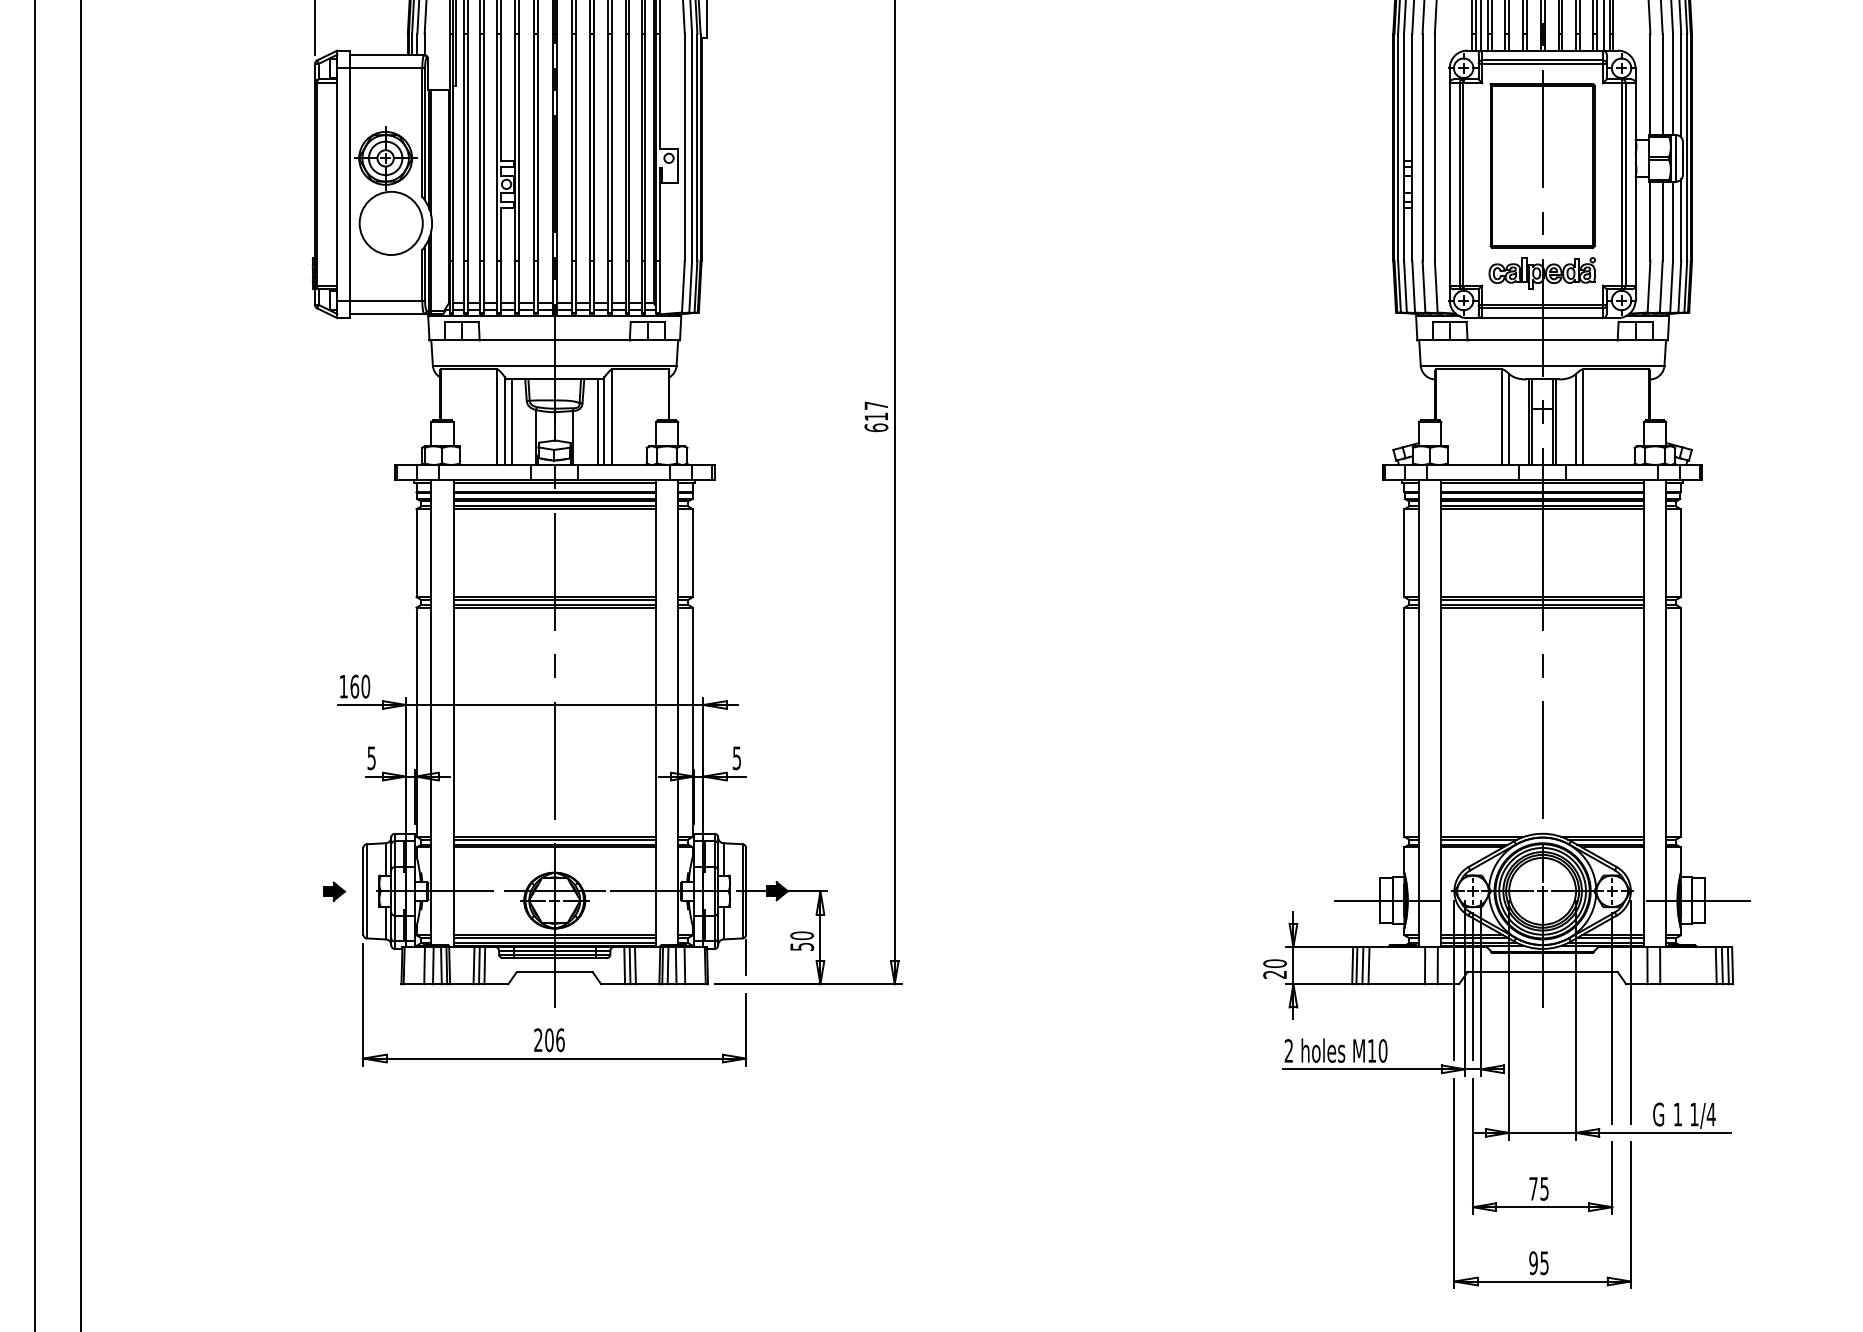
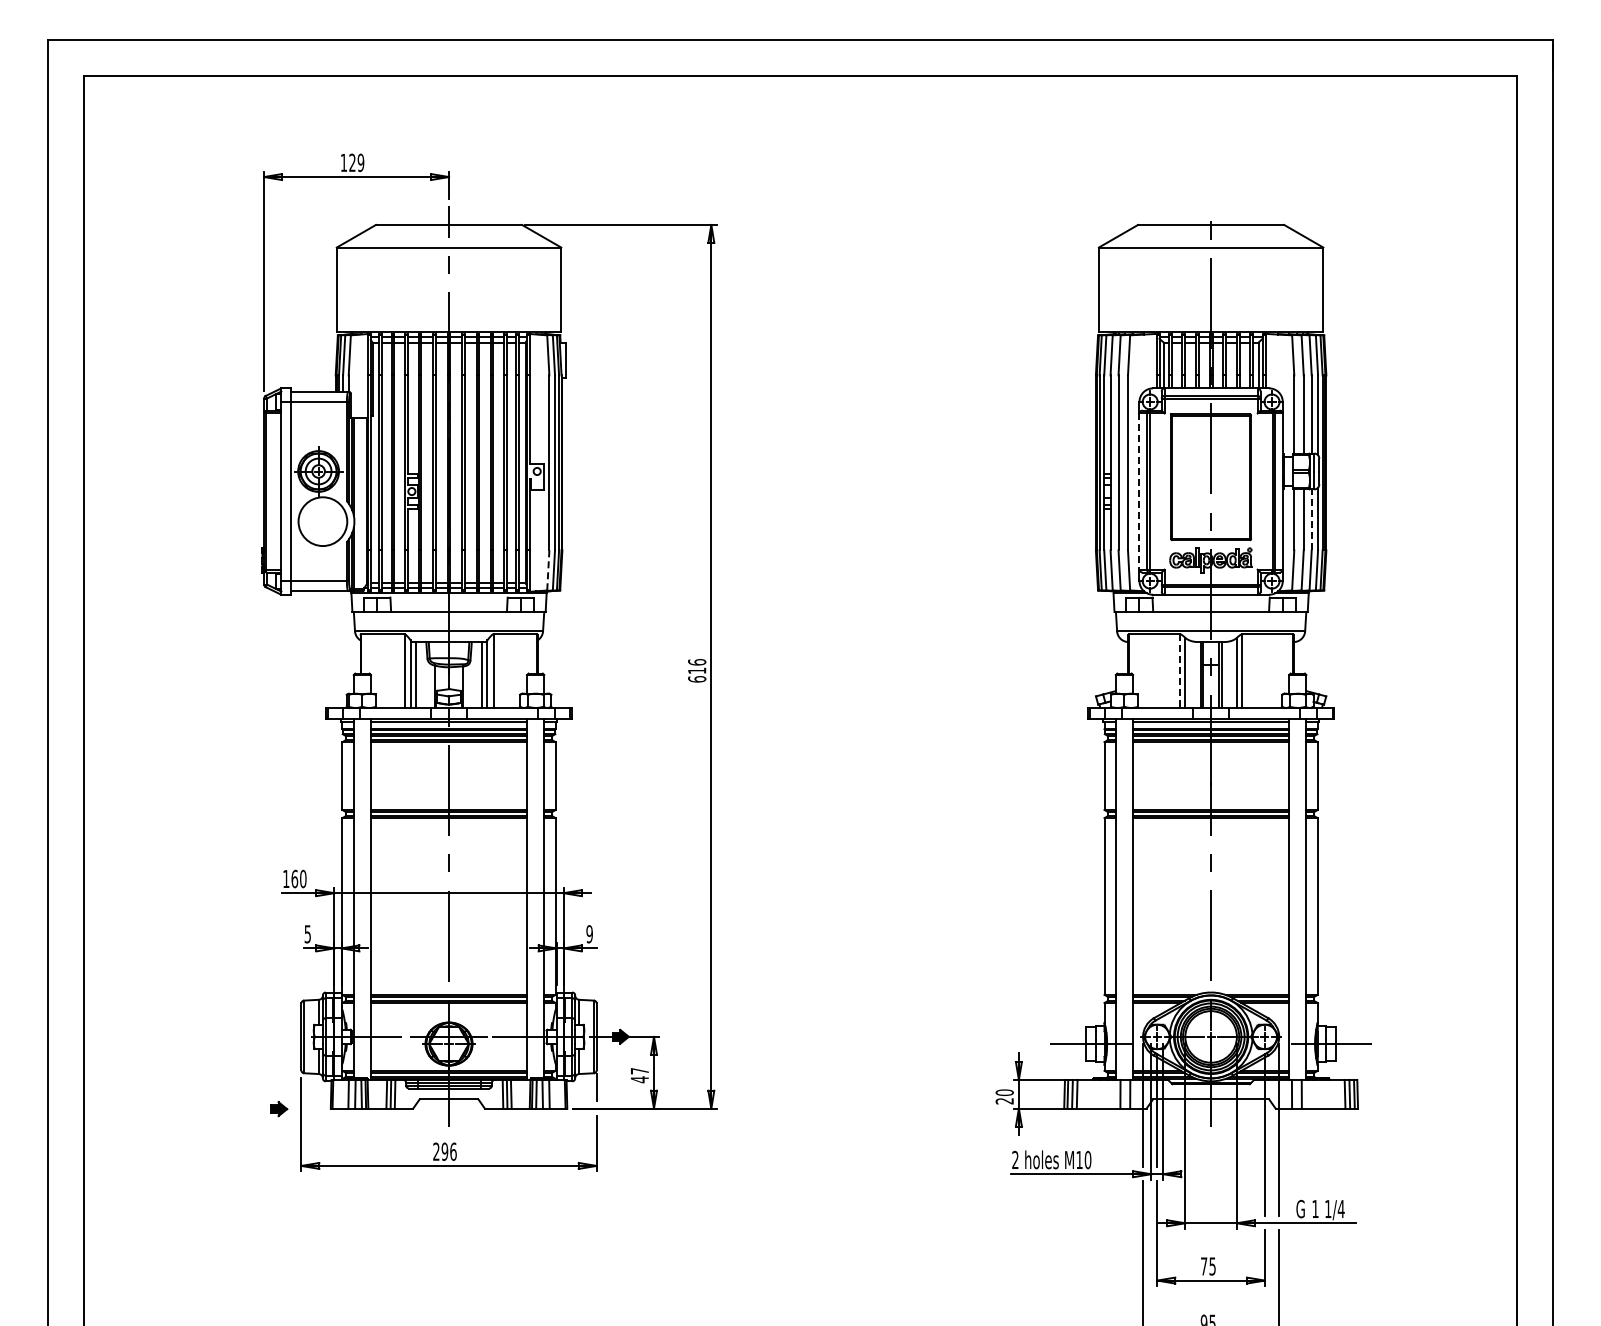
line: (1449, 185) -> (1139, 492), solid -> dashed
line: (1672, 220) -> (1311, 519), solid -> dashed
line: (683, 286) -> (548, 570), solid -> dashed
text: (876, 405) -> (697, 662), 617 -> 616
line: (1501, 417) -> (1179, 671), solid -> dashed
text: (736, 757) -> (589, 933), 5 -> 9
part: (334, 892) -> (279, 1109), moved
text: (801, 941) -> (639, 1075), 50 -> 47
text: (548, 1039) -> (444, 1151), 206 -> 296

